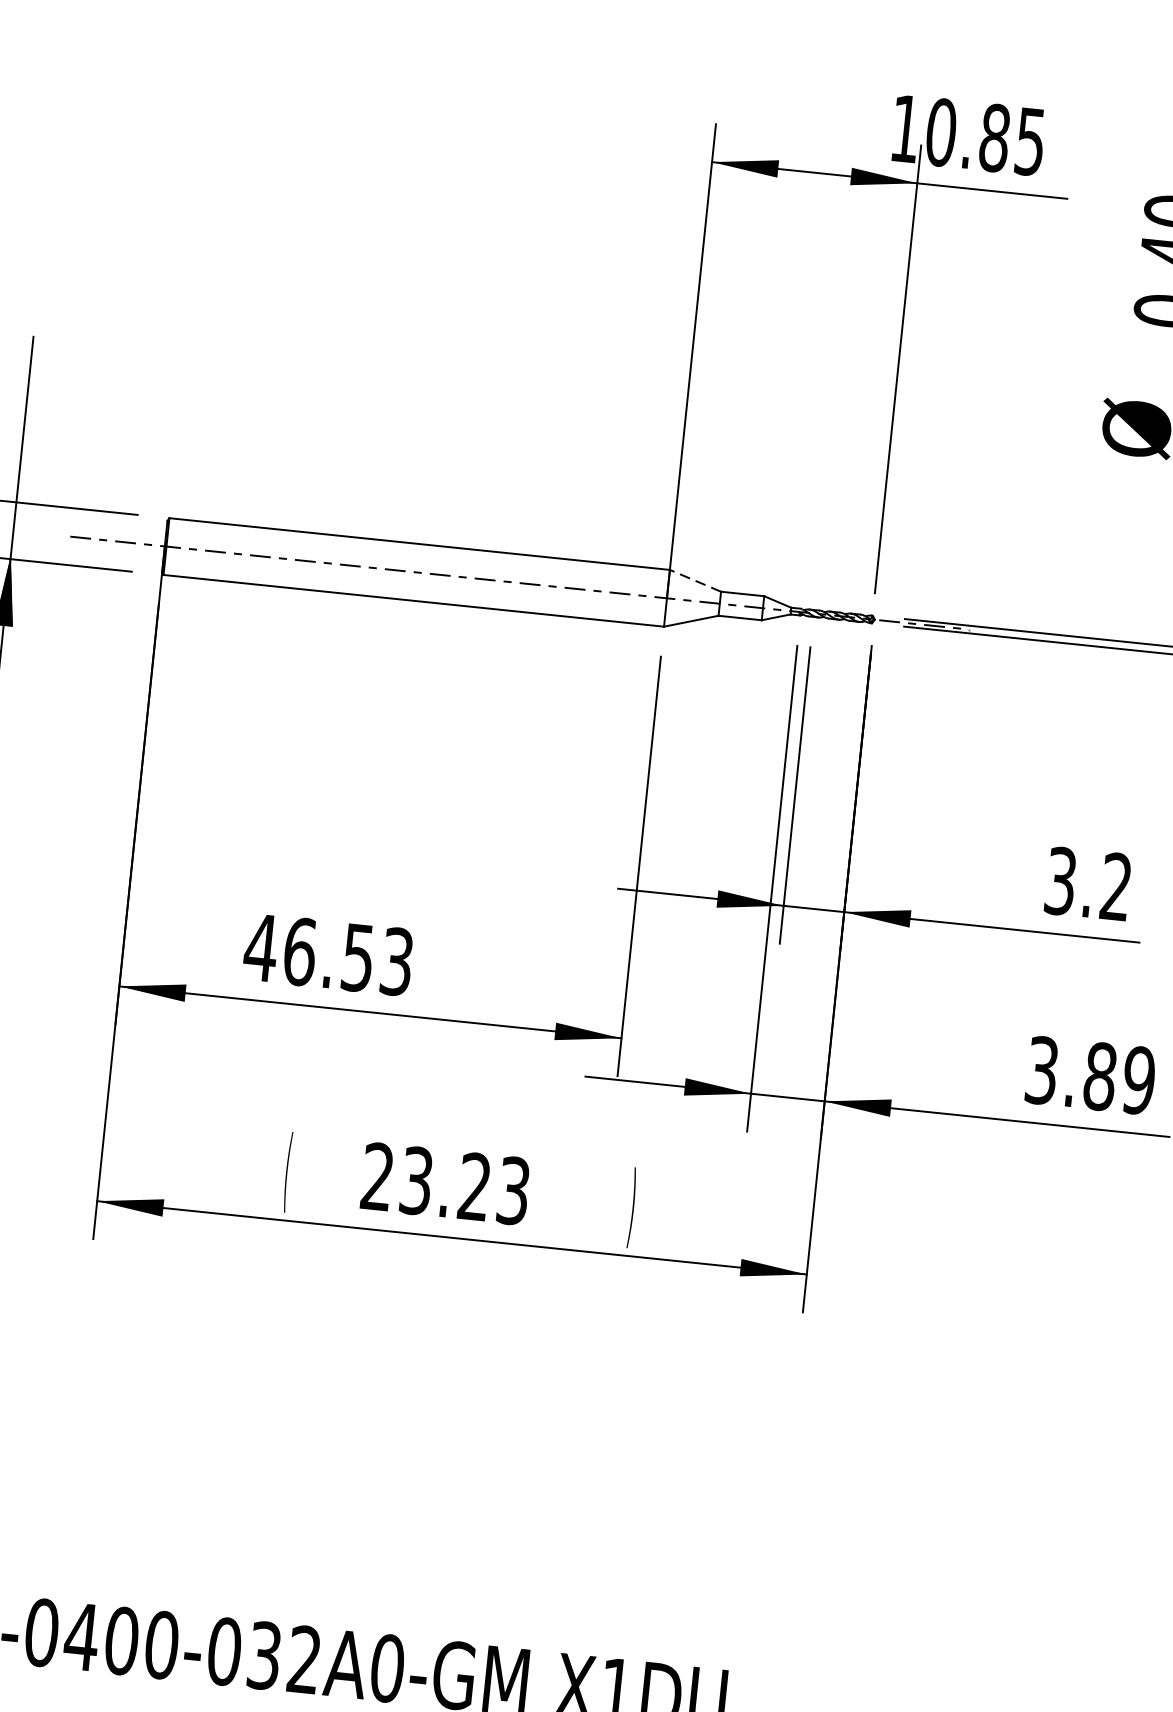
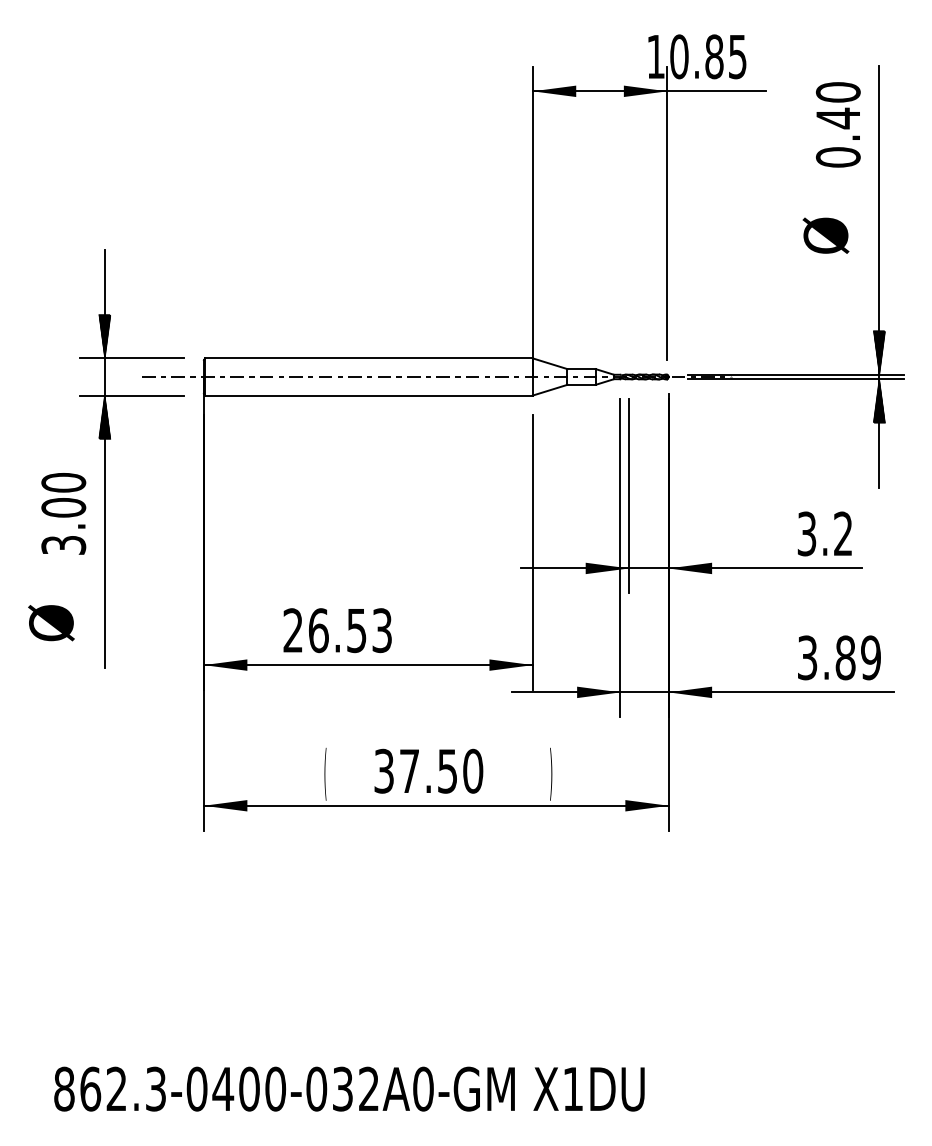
hatch: (19, 468) -> (104, 336), added
line: (694, 580) -> (549, 363), dashed -> solid
text: (259, 947) -> (292, 630), 46.53 -> 26.53
text: (445, 1182) -> (428, 770), 23.23 -> 37.50

